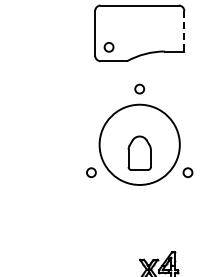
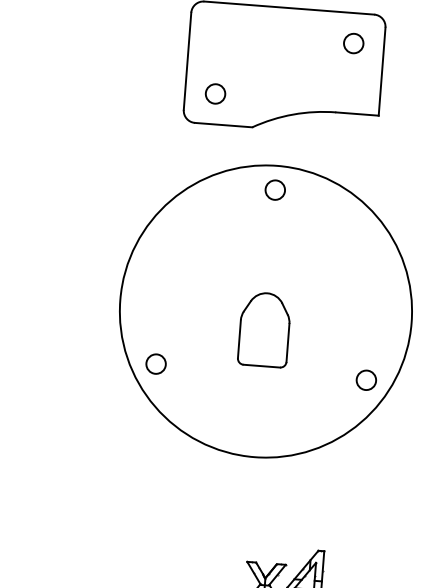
circle: (170, 19) -> (354, 43), added
line: (184, 31) -> (382, 72), dashed -> solid
circle: (139, 144) -> (265, 310), size x1.67

